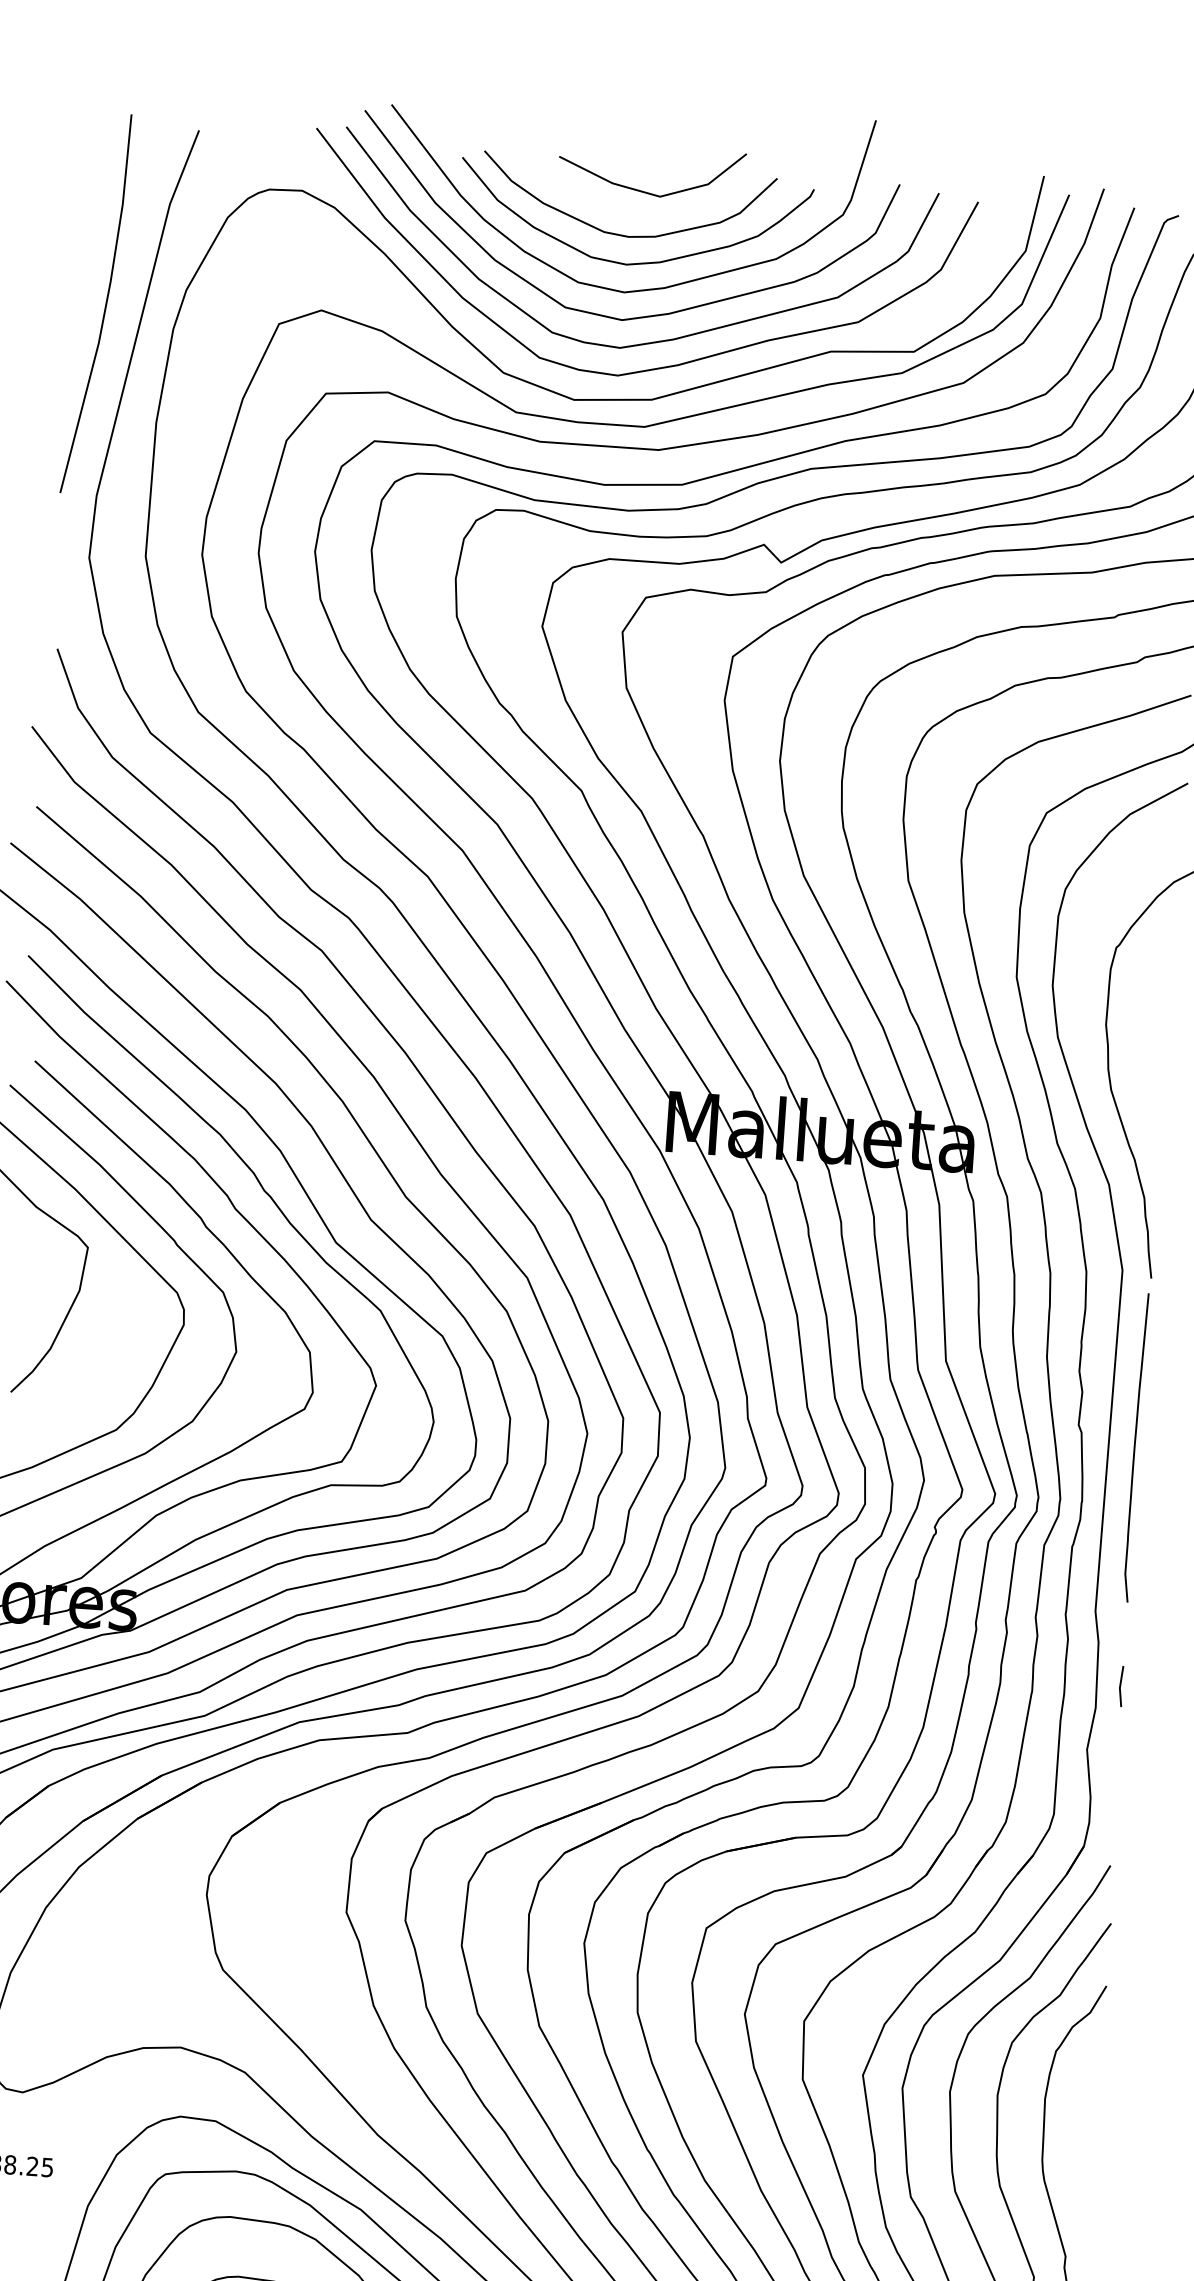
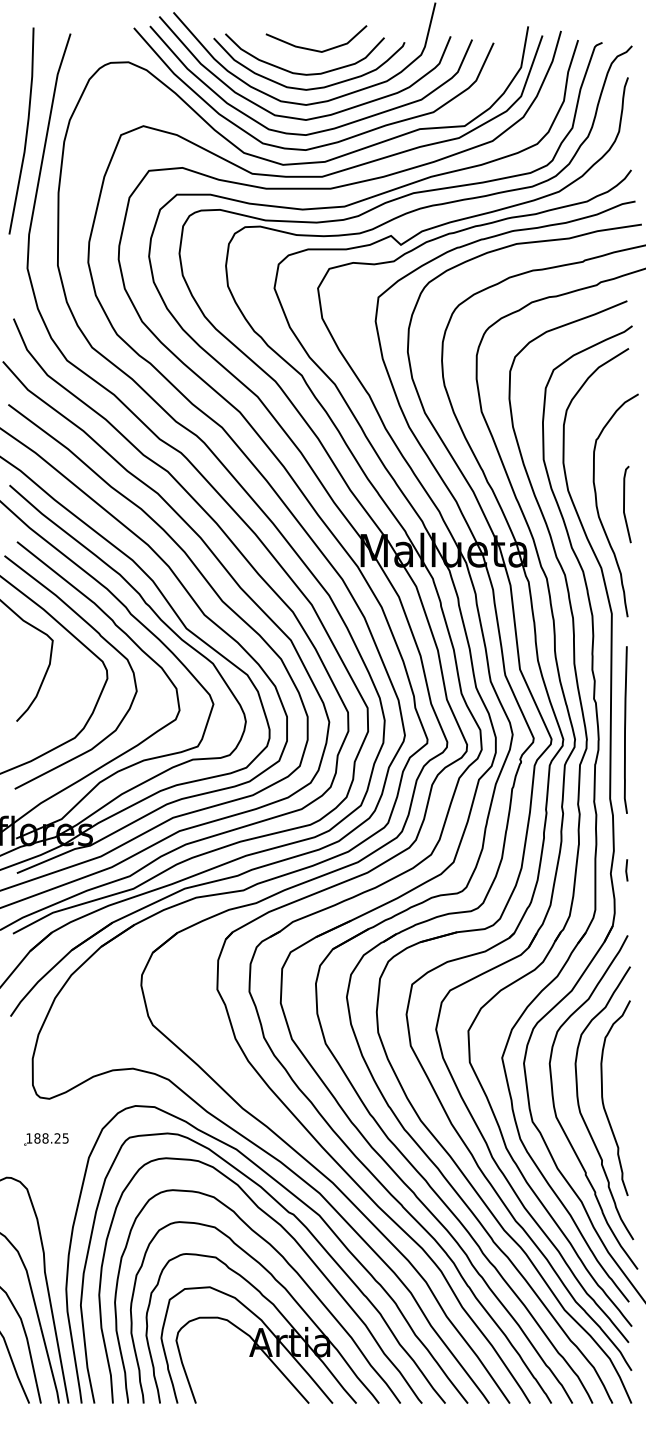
curve: (1159, 1070) -> (624, 504), added
curve: (1135, 1446) -> (625, 729), moved
line: (1120, 1686) -> (626, 870), moved

